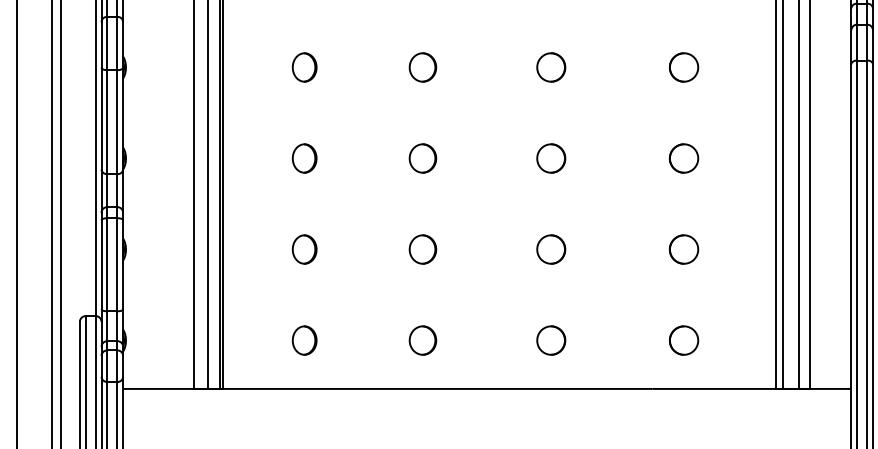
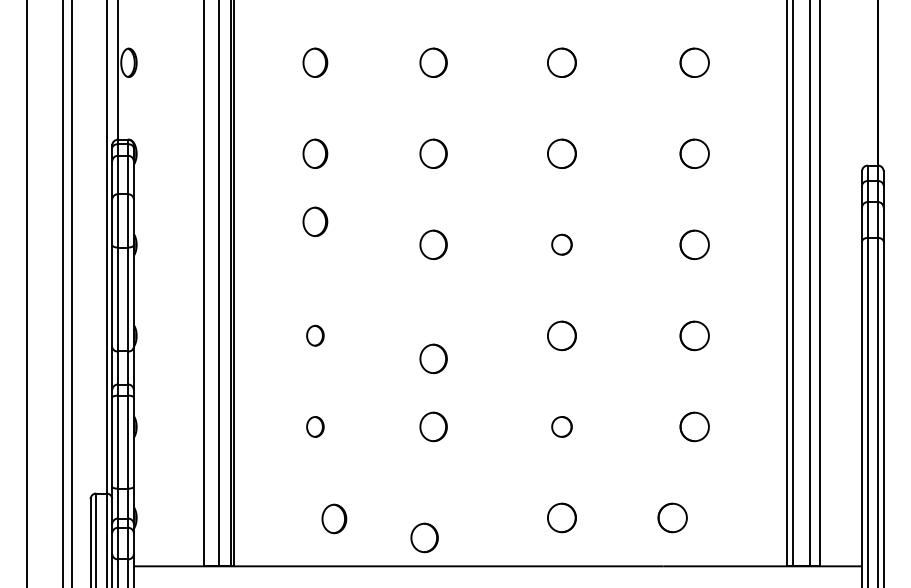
part: (304, 67) -> (315, 221), moved
part: (550, 67) -> (561, 244), size x0.7
part: (304, 158) -> (315, 335), size x0.7
part: (422, 158) -> (433, 358), moved
part: (304, 249) -> (315, 426), size x0.7
part: (550, 249) -> (561, 426), size x0.7
part: (304, 340) -> (334, 518), moved
part: (422, 340) -> (424, 537), moved
part: (683, 340) -> (672, 517), moved

